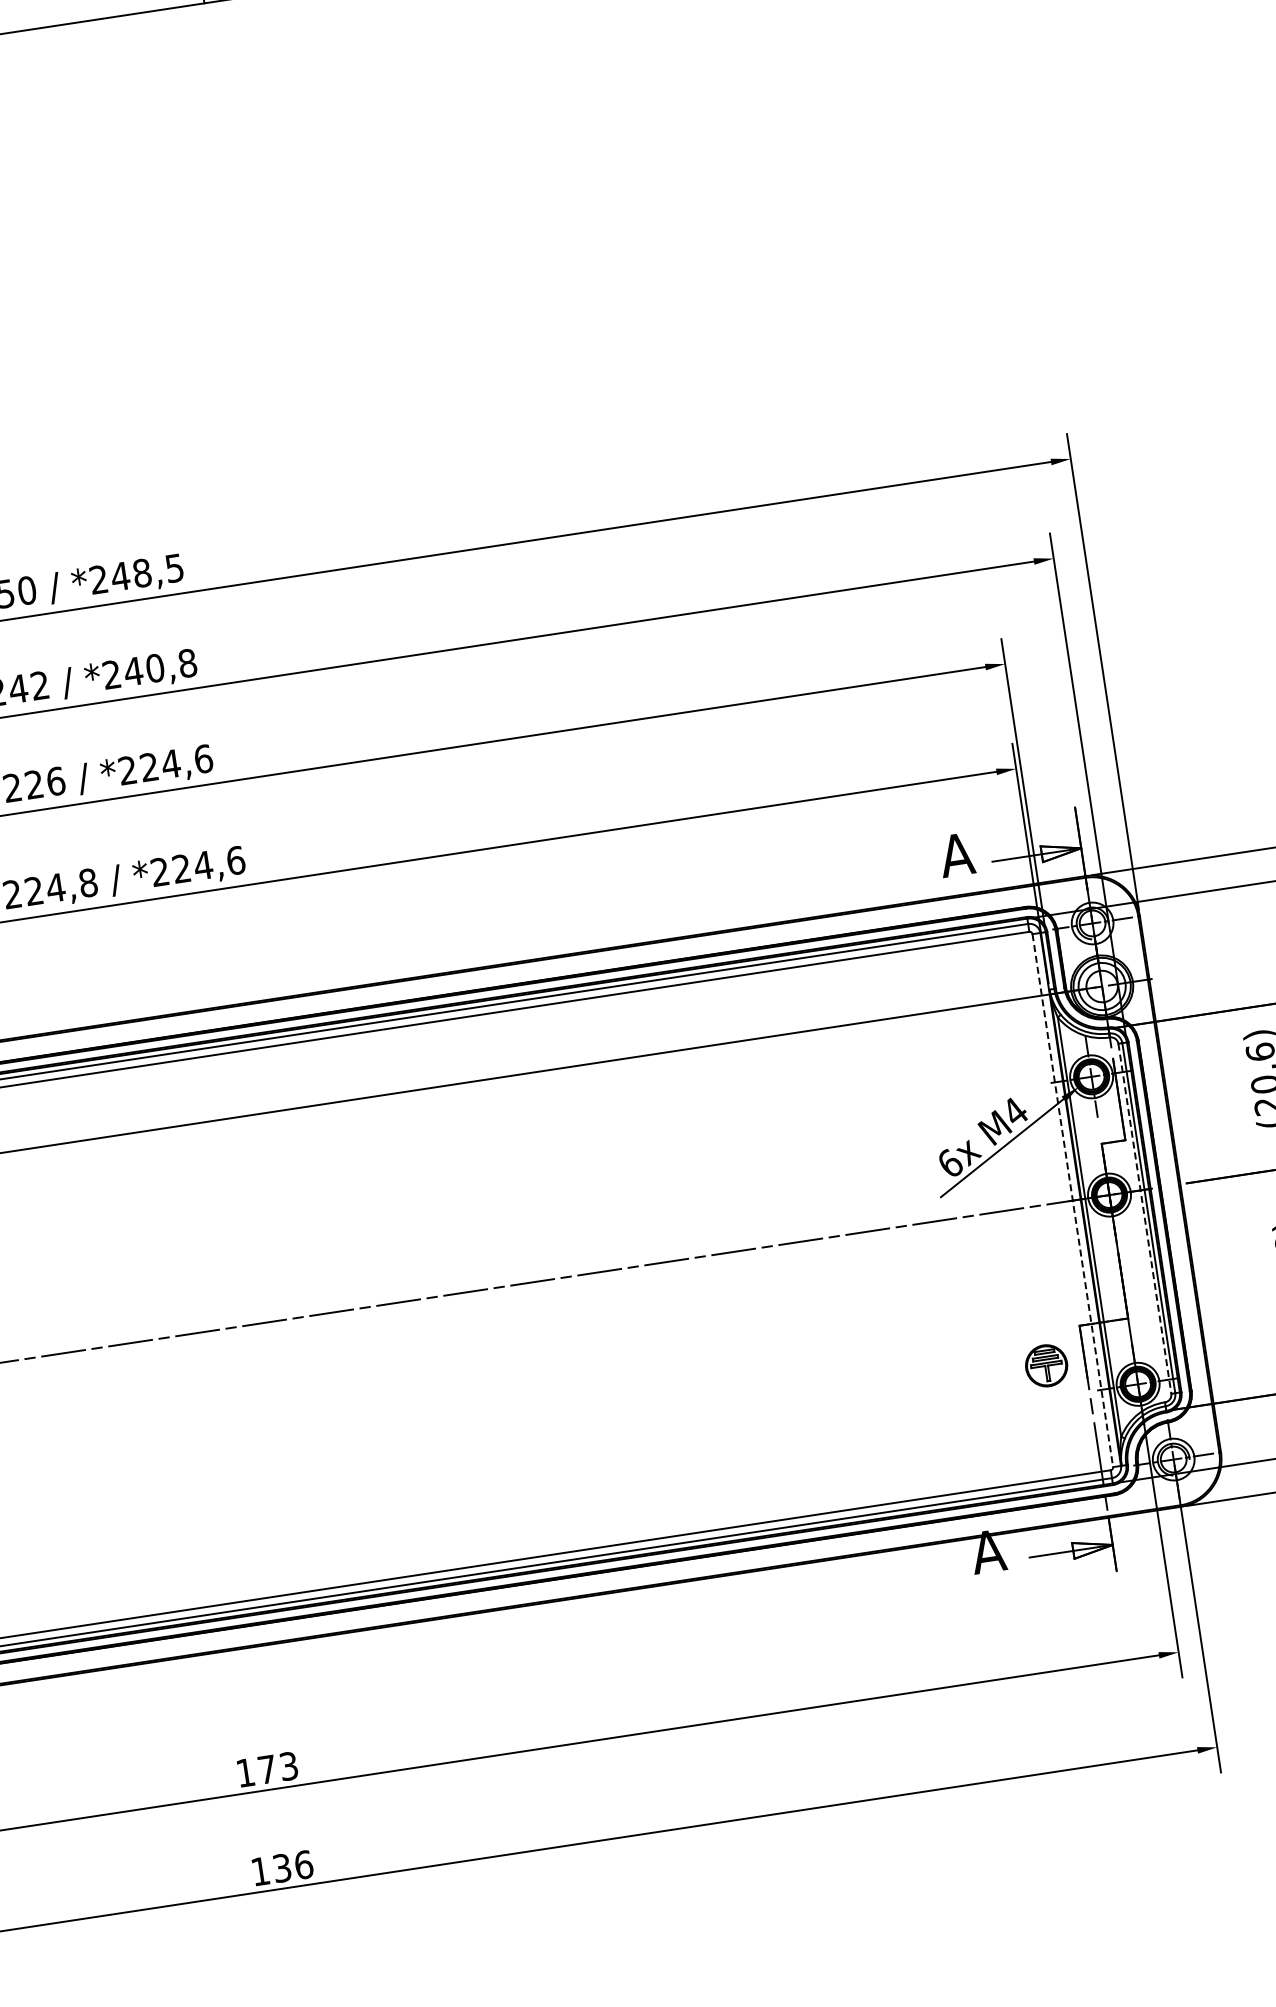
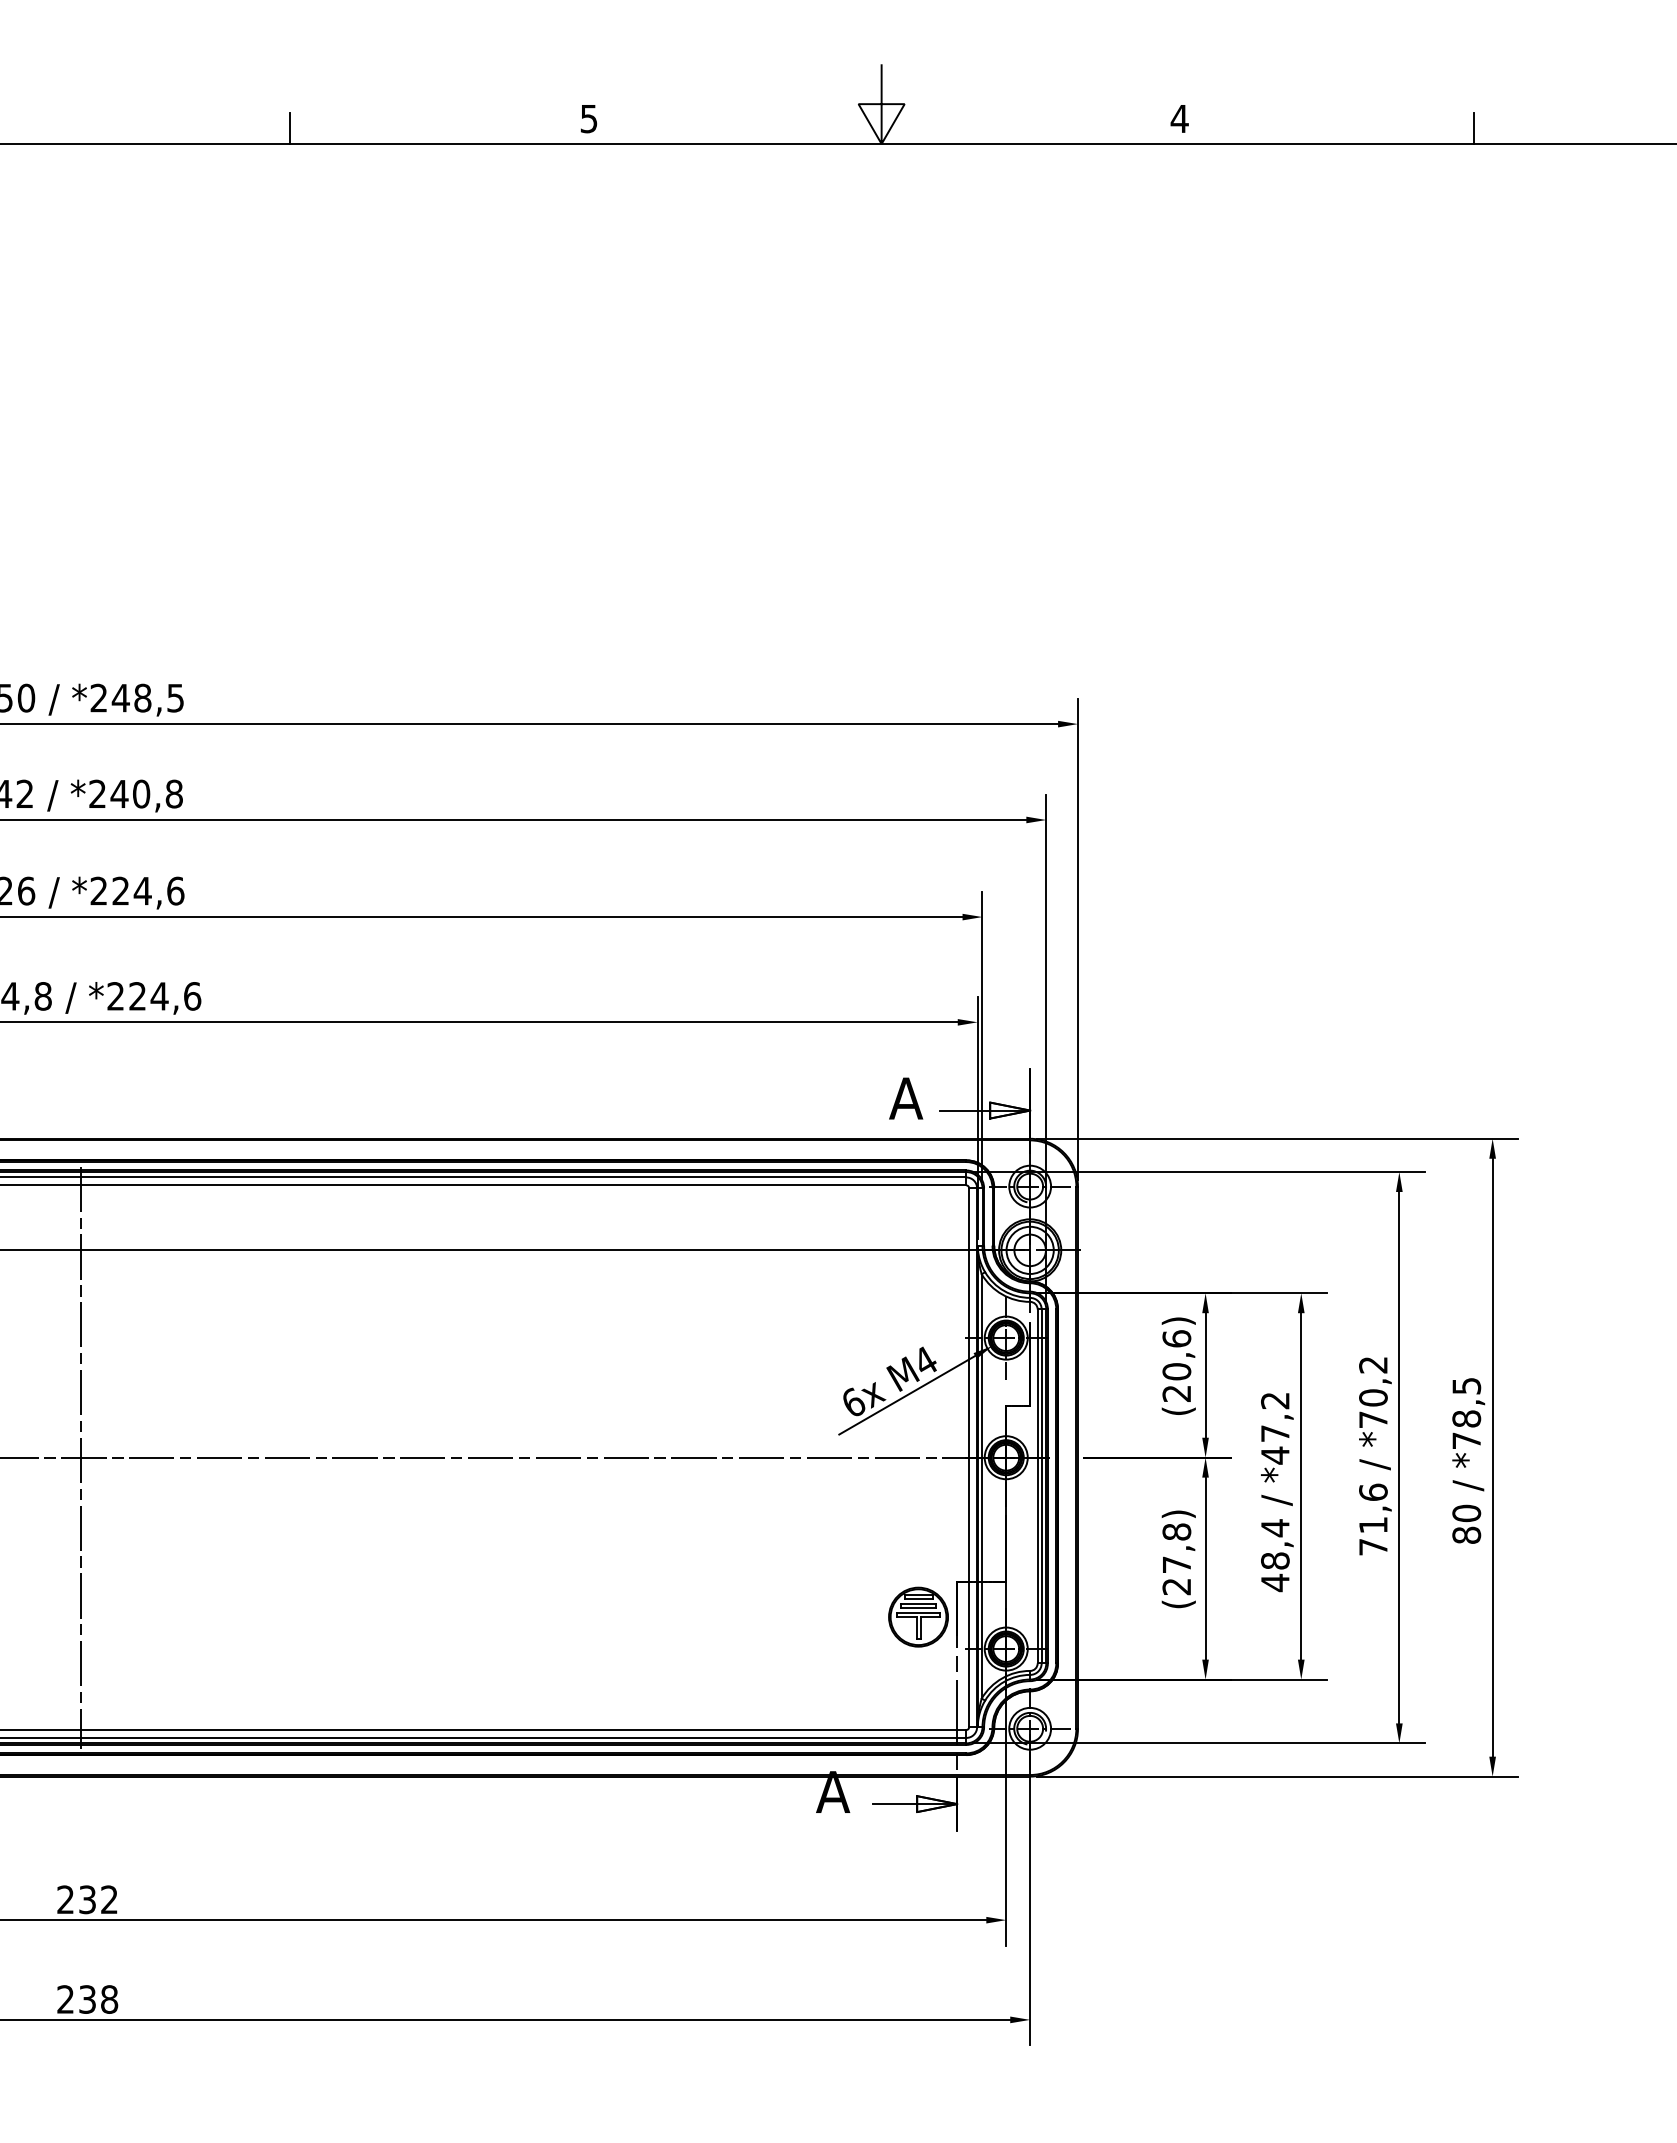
line: (1073, 1200) -> (969, 1457), dashed -> solid
line: (1144, 1218) -> (1037, 1486), dashed -> solid
line: (195, 1333) -> (81, 1457), added
part: (1046, 1365) -> (918, 1616), size x1.43
text: (267, 1769) -> (87, 1899), 173 -> 232
text: (282, 1868) -> (87, 1999), 136 -> 238

